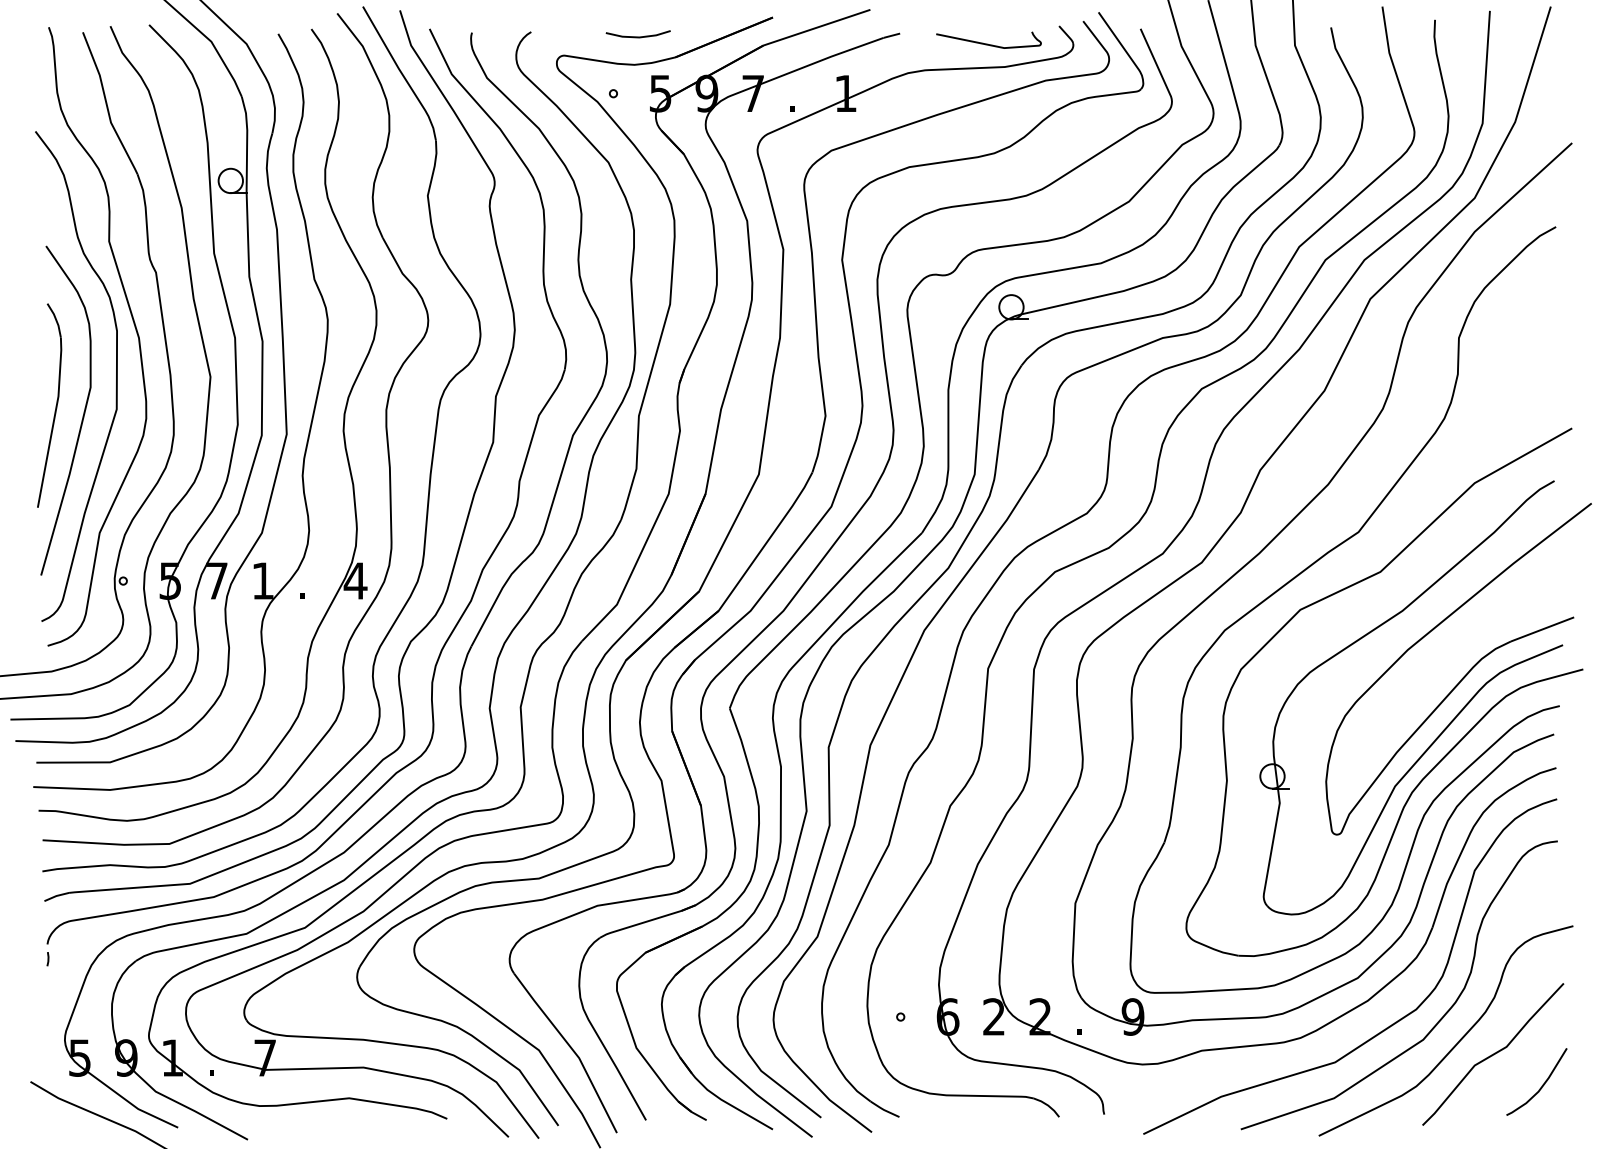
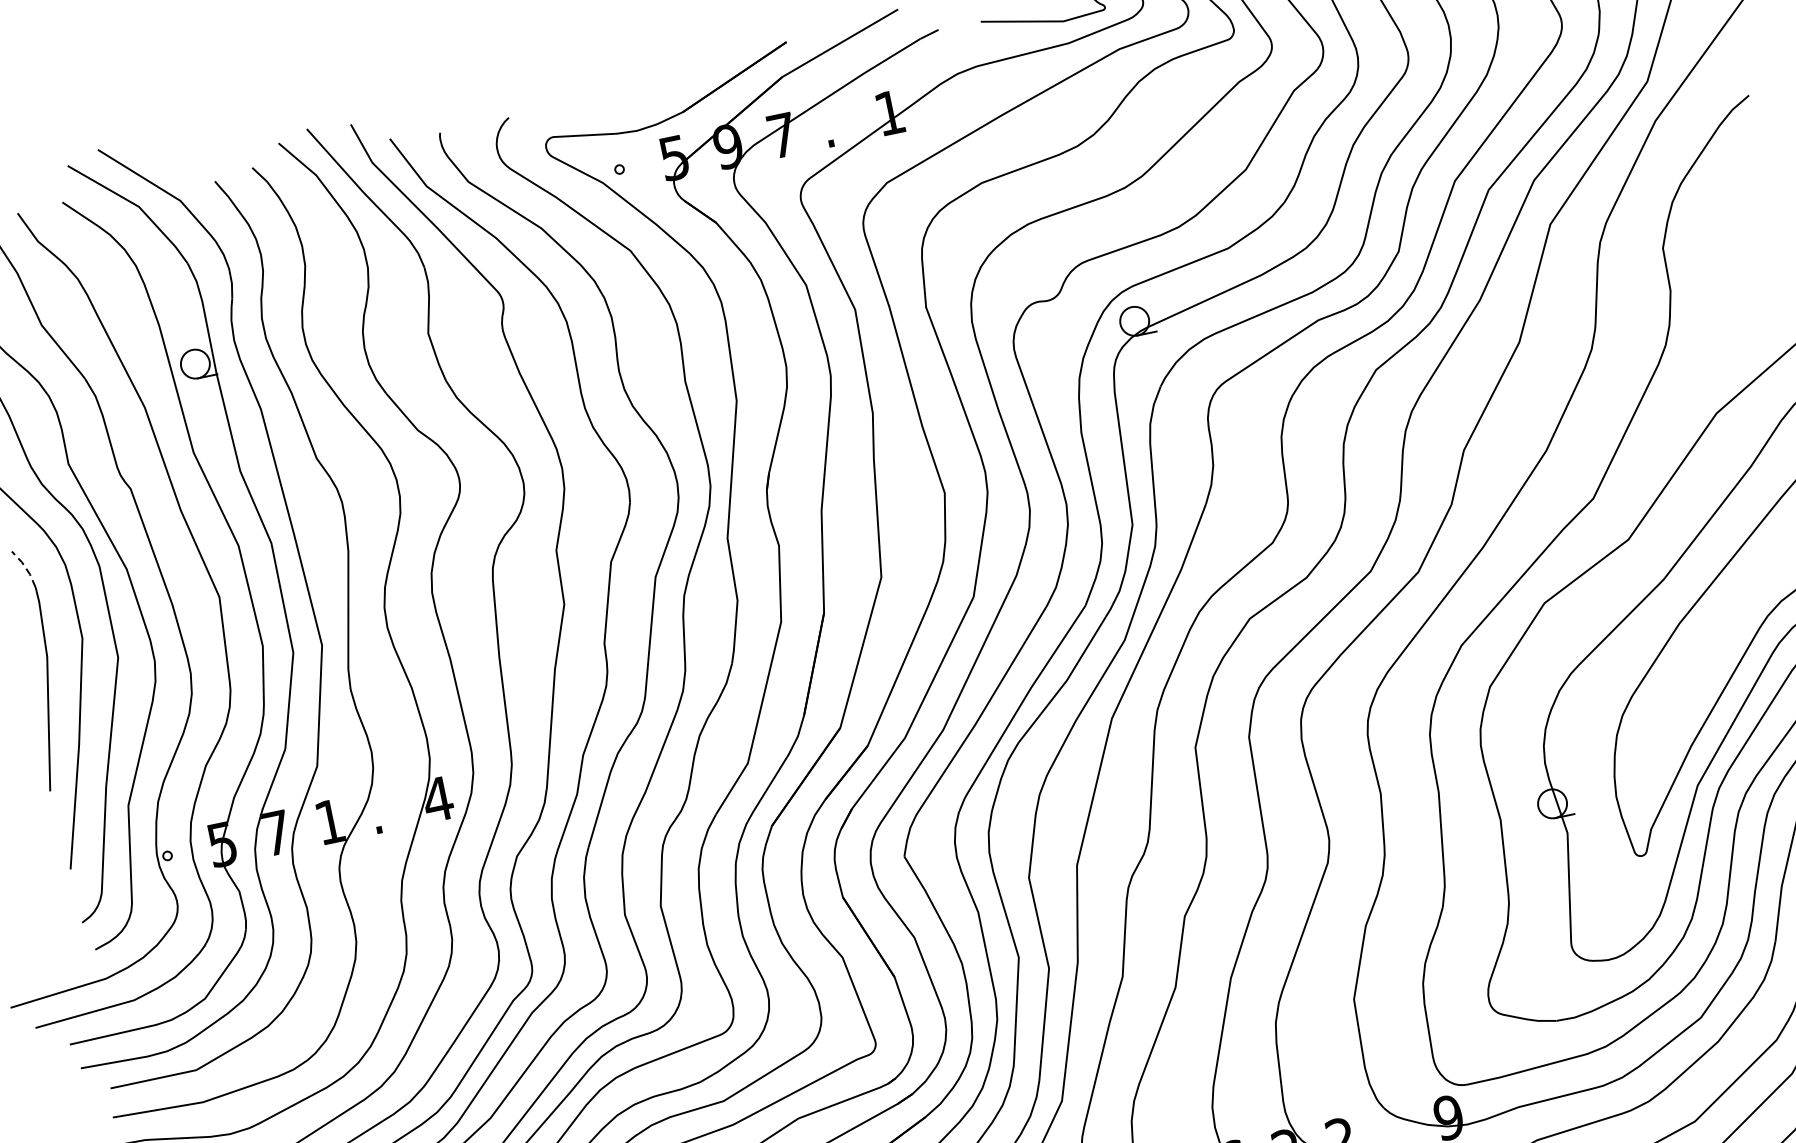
line: (637, 36) -> (633, 97), removed
line: (56, 319) -> (26, 567), solid -> dashed

